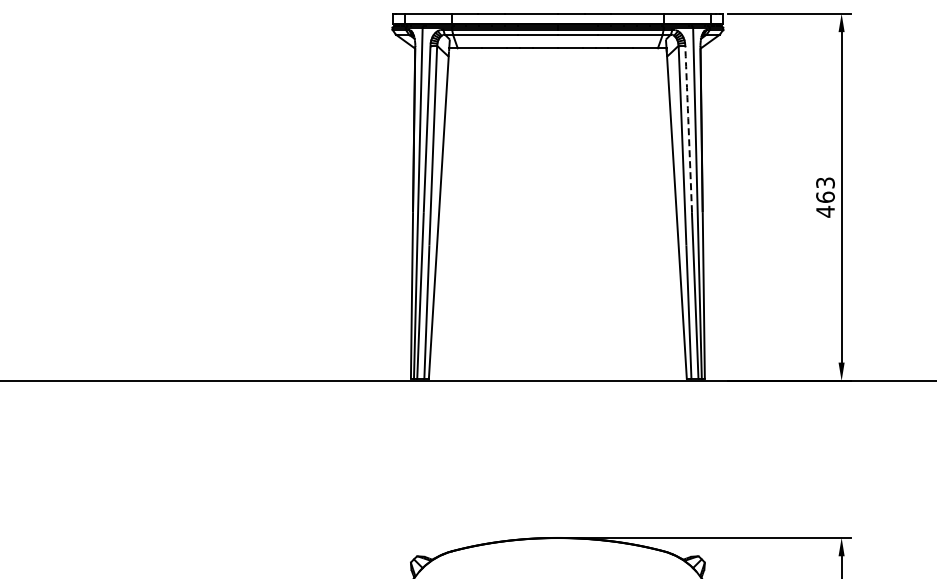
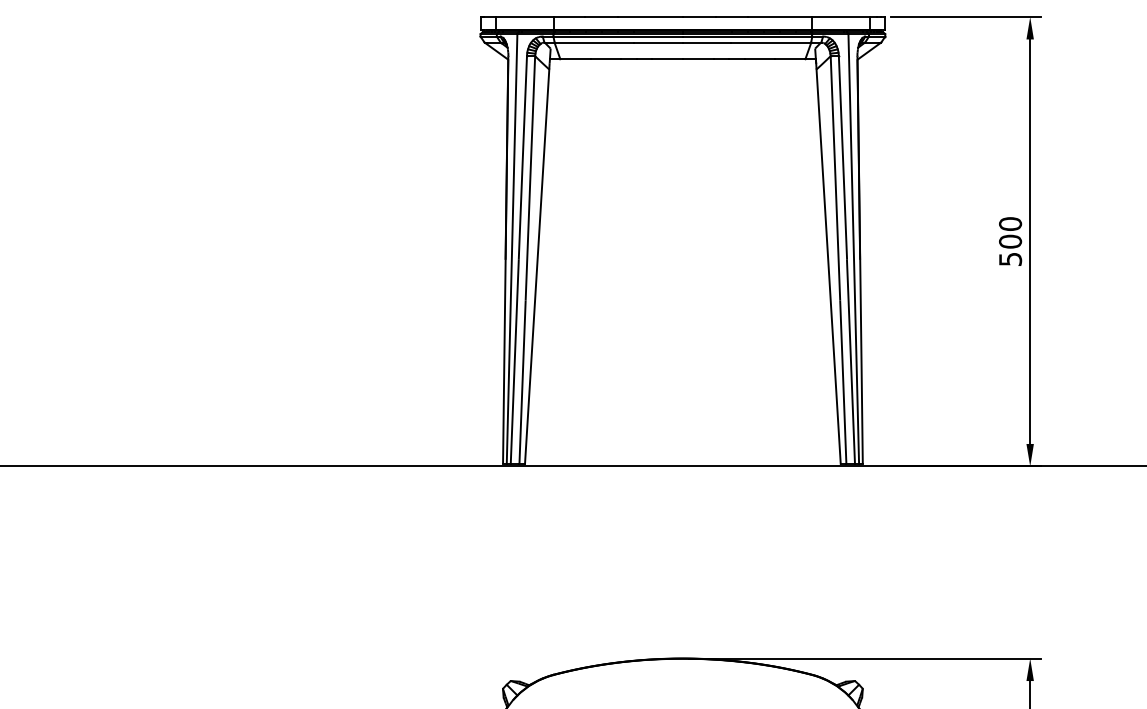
arc: (688, 129) -> (842, 158), dashed -> solid
text: (825, 197) -> (1010, 241), 463 -> 500

